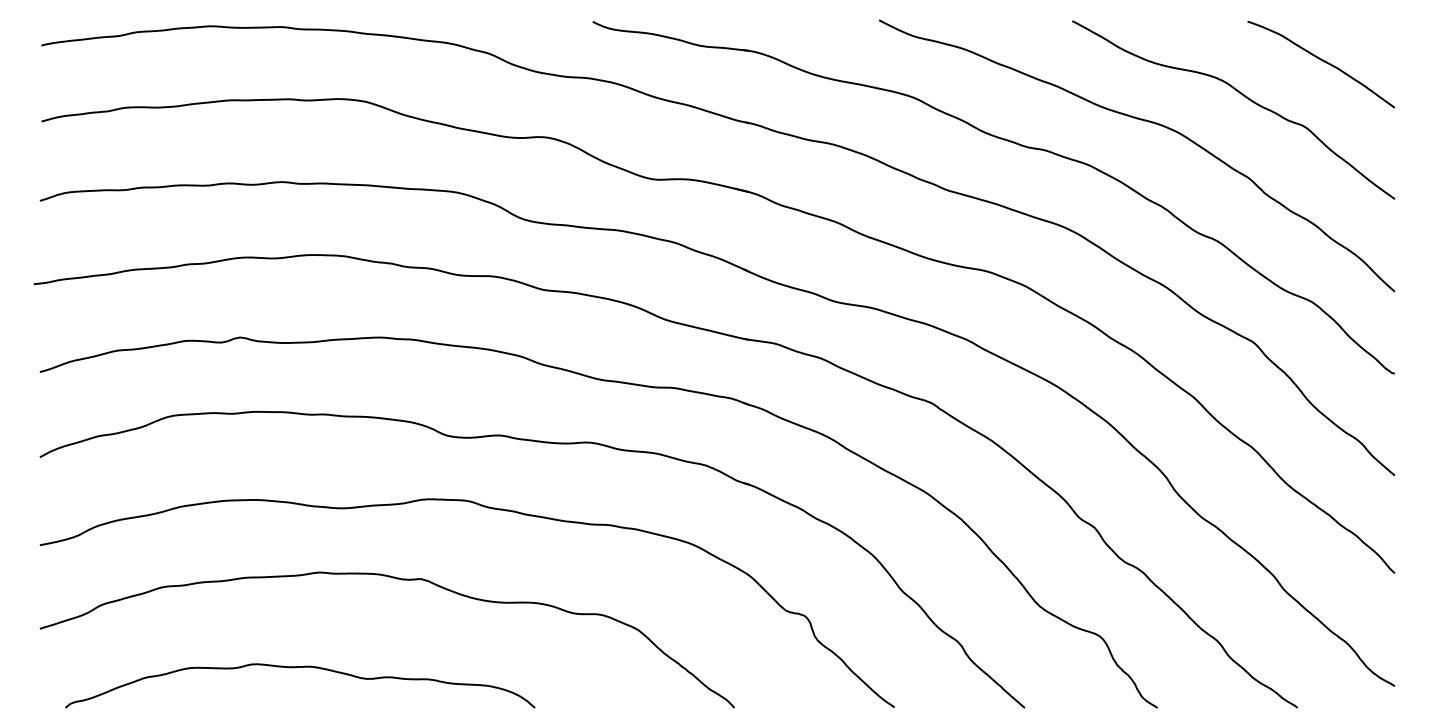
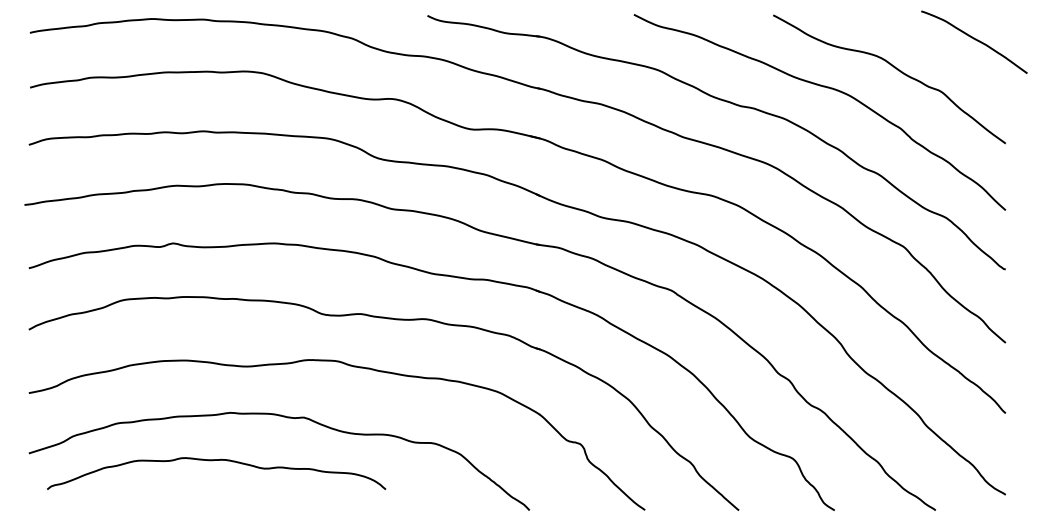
curve: (1322, 61) -> (975, 40), moved
curve: (295, 668) -> (213, 461), moved

